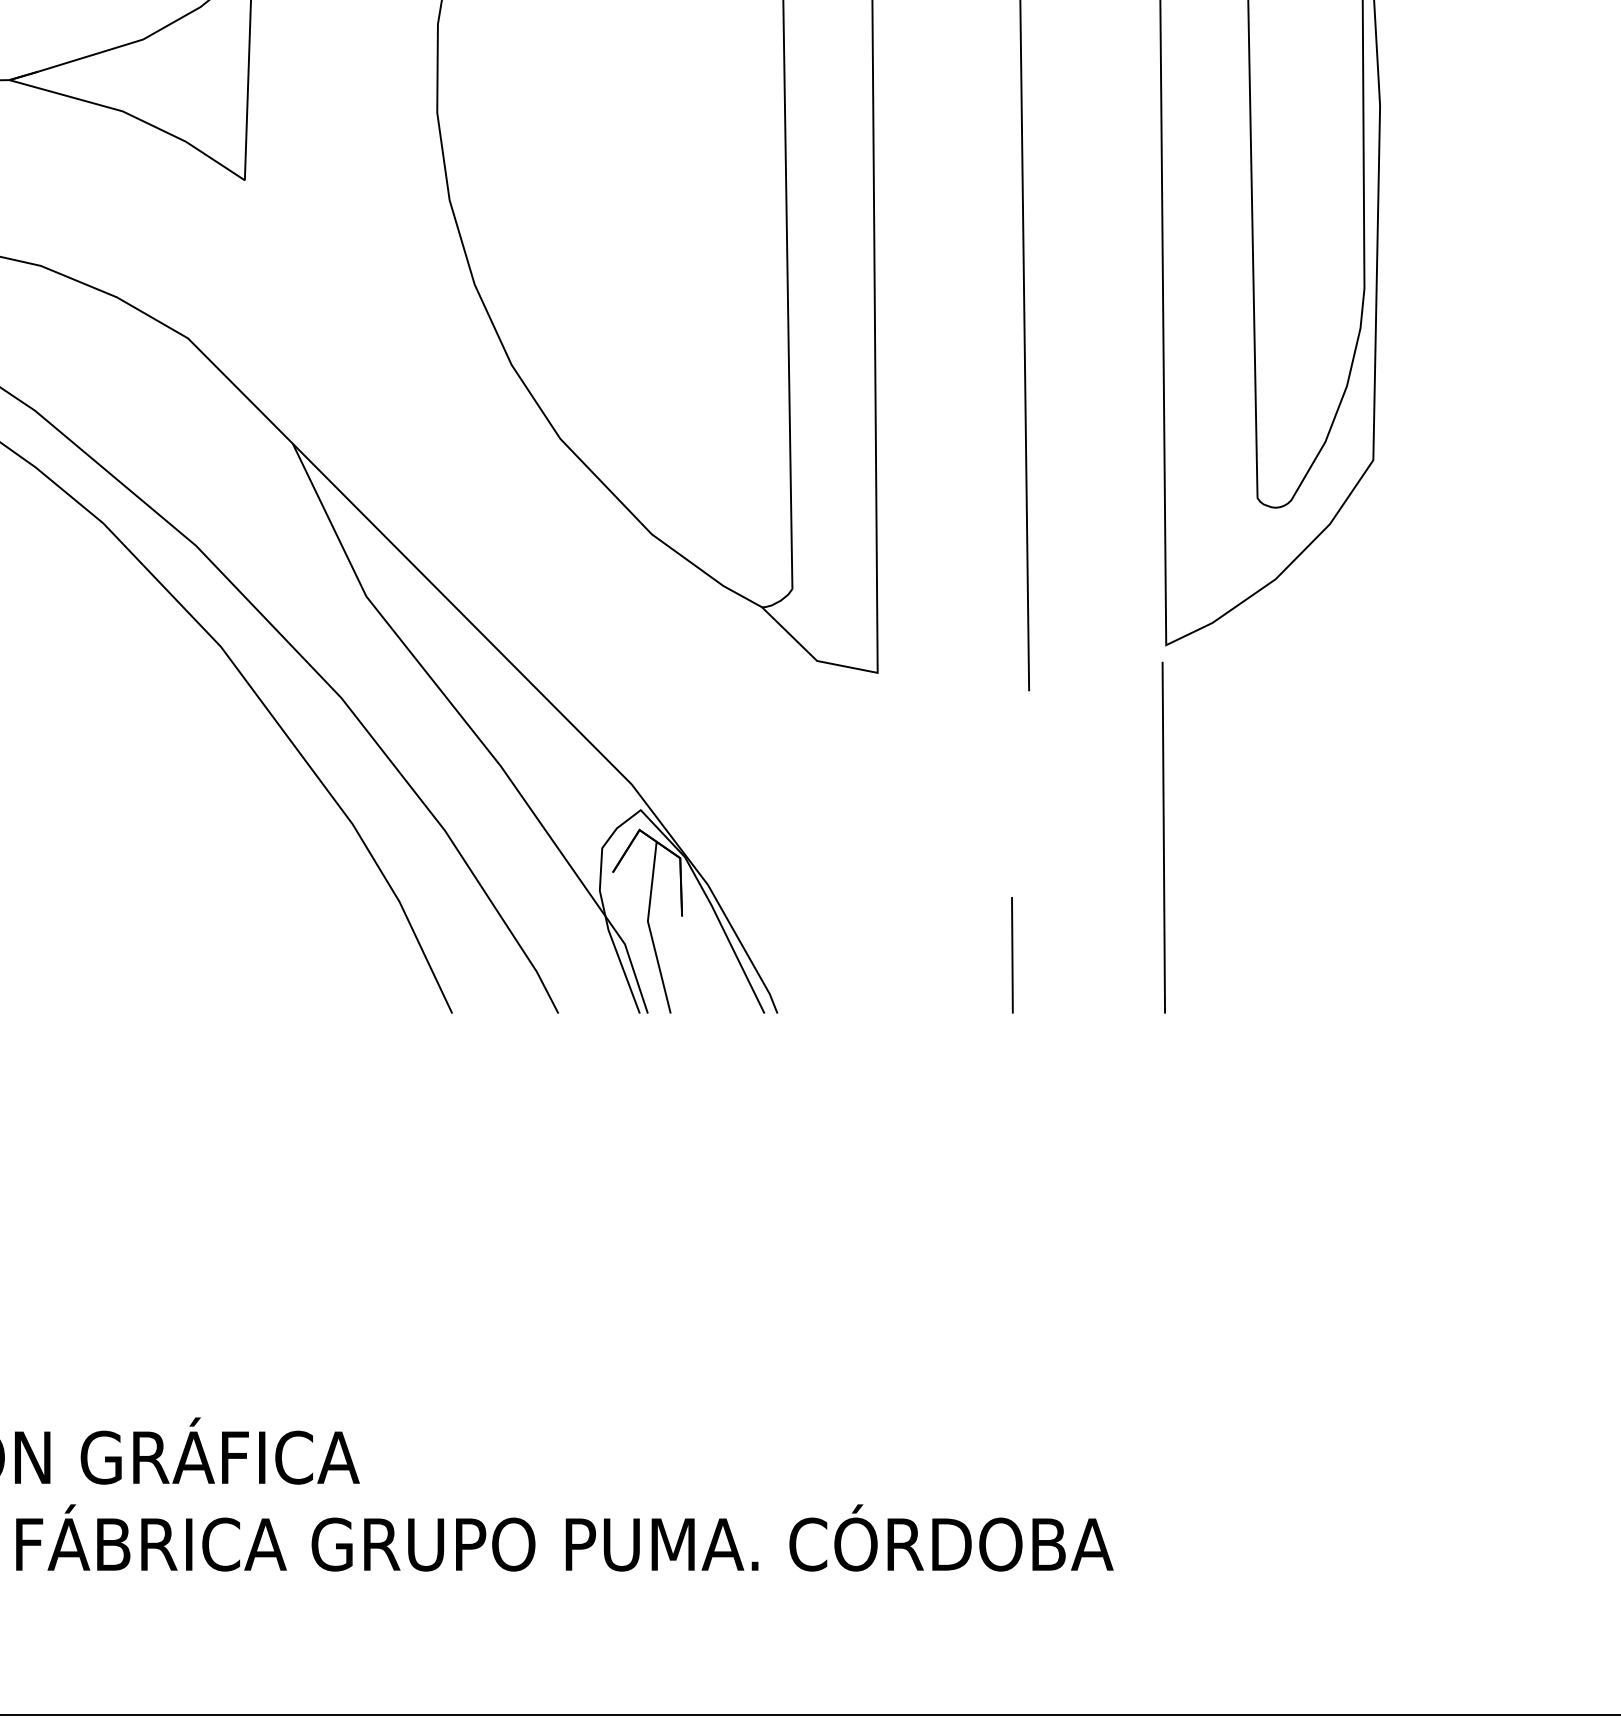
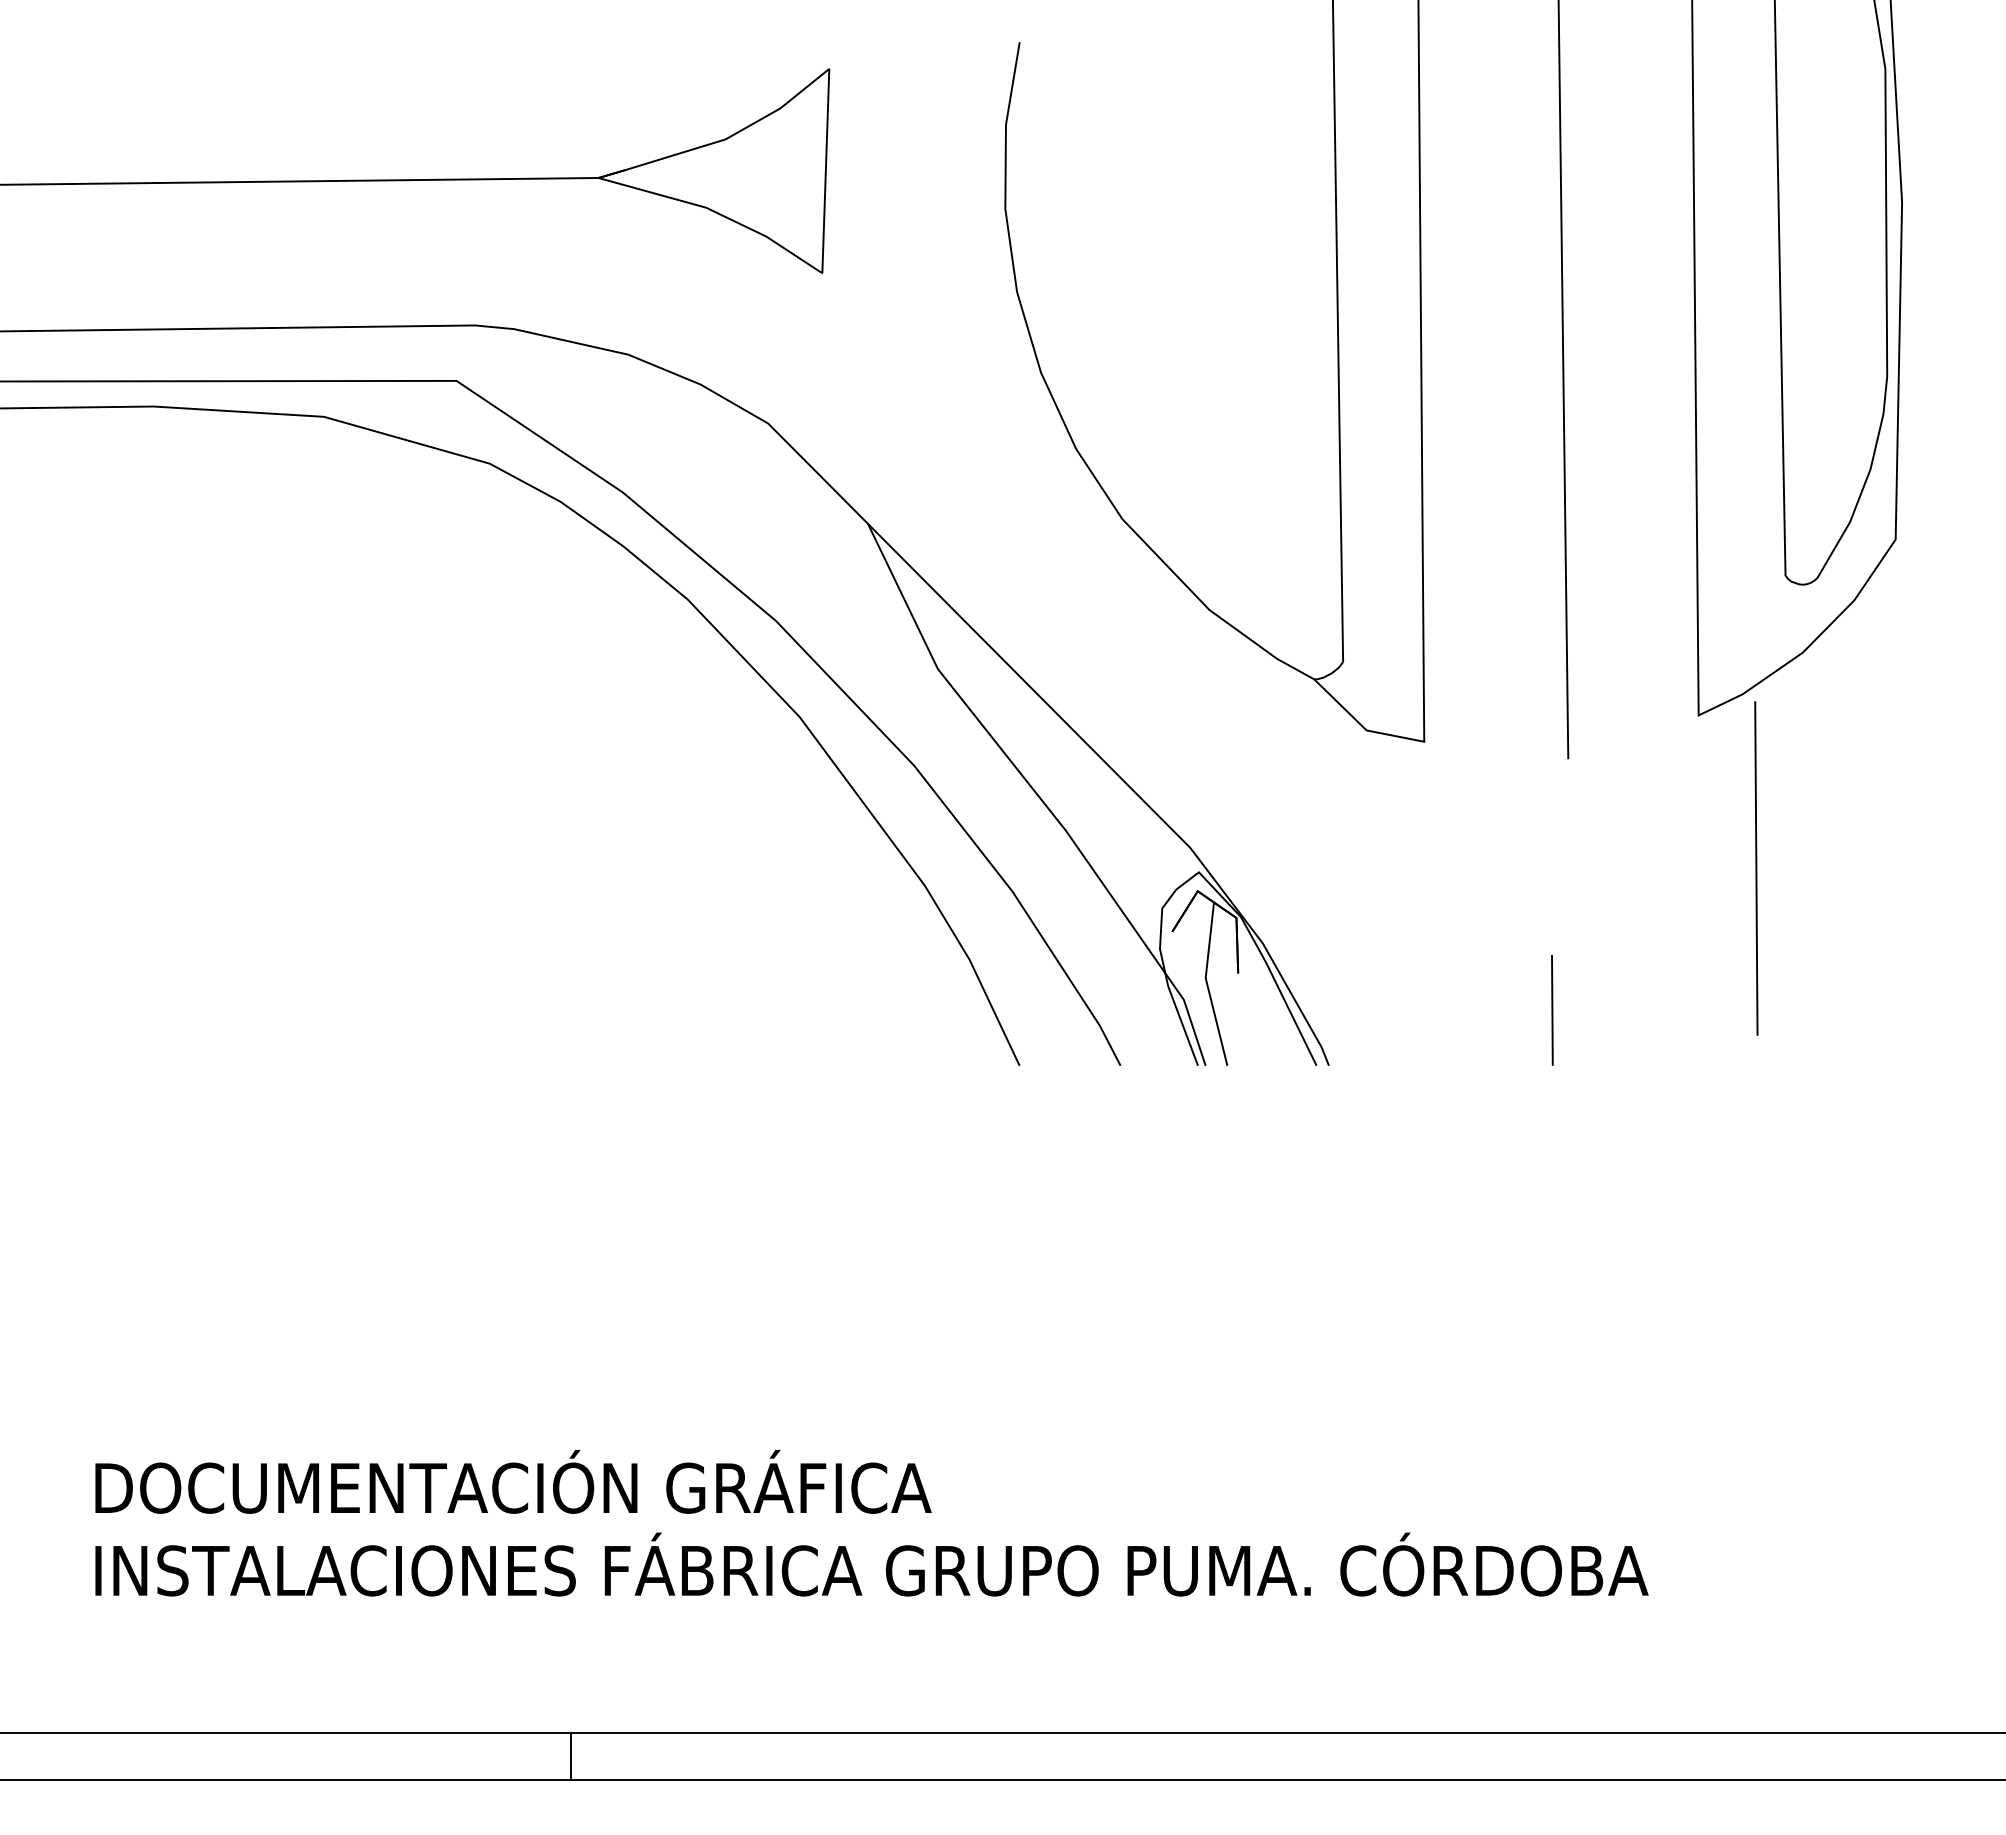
line: (1163, 837) -> (1756, 868), moved

